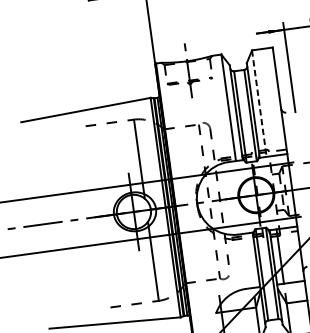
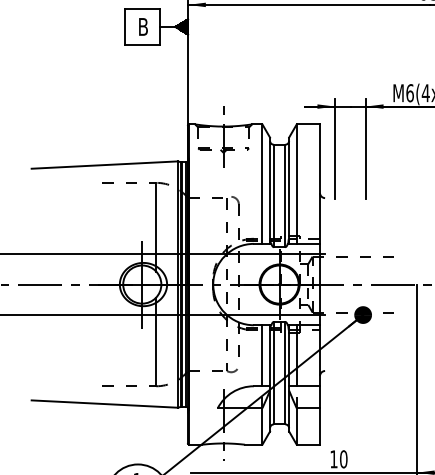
line: (259, 103) -> (296, 184), dashed -> solid
line: (249, 260) -> (262, 355), added

